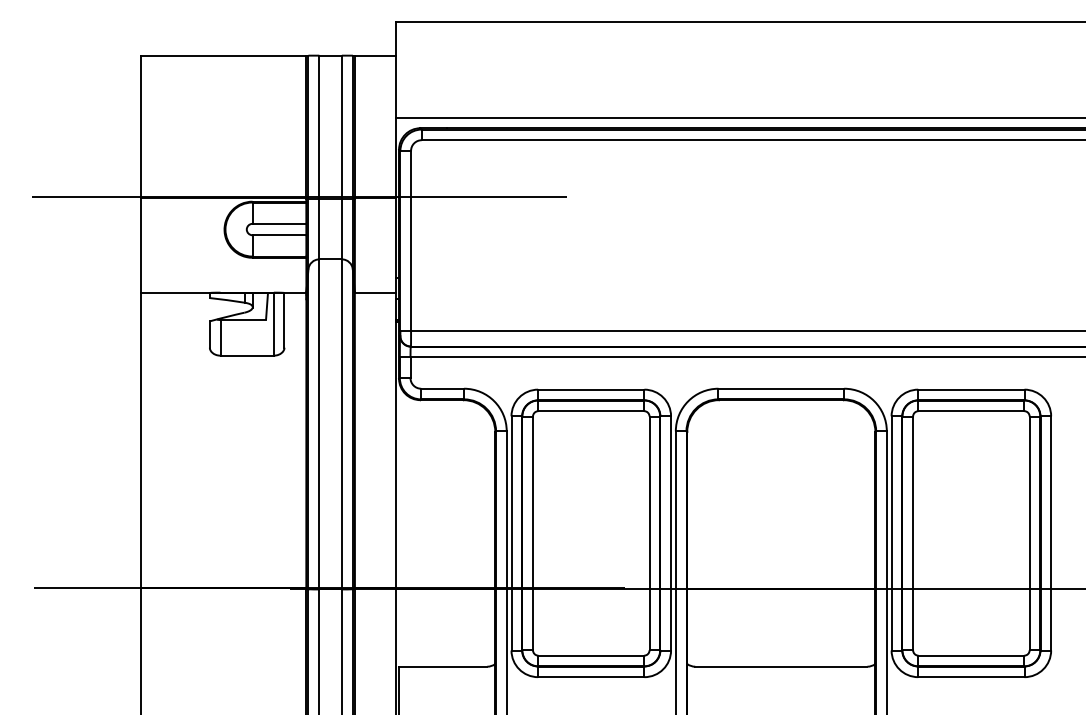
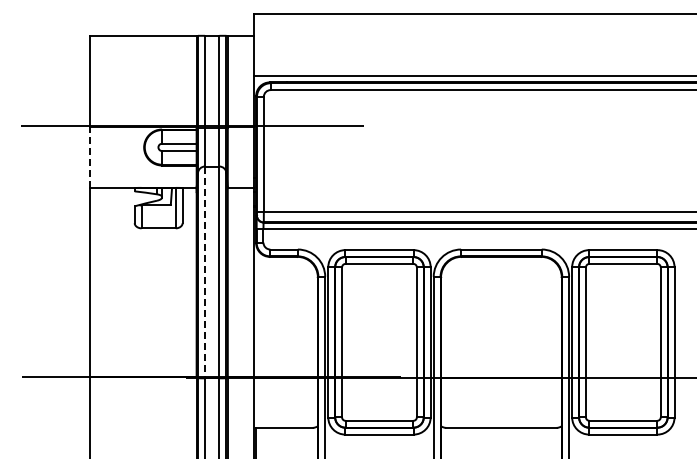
line: (140, 245) -> (90, 157), solid -> dashed
line: (320, 424) -> (205, 272), solid -> dashed

